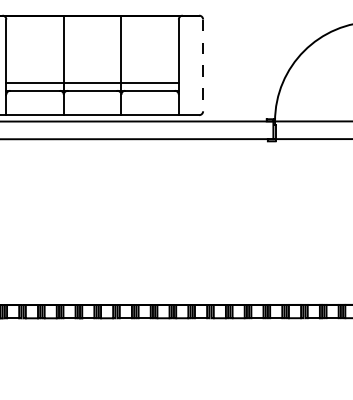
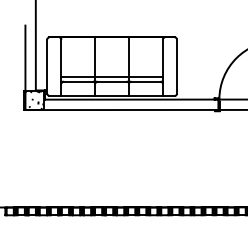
line: (203, 65) -> (177, 66), dashed -> solid

